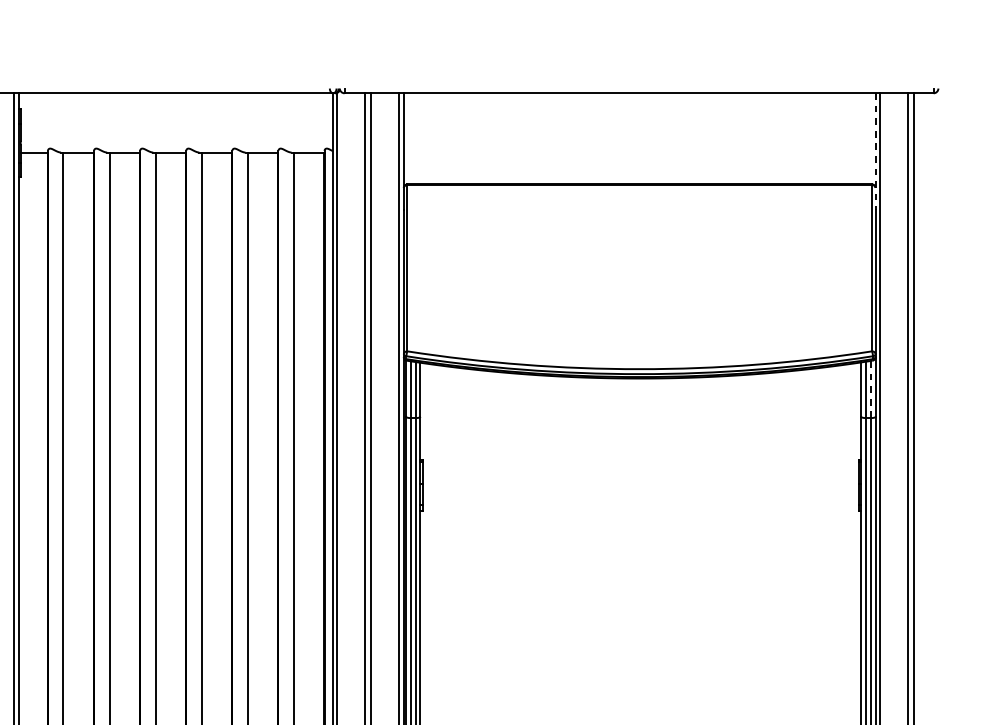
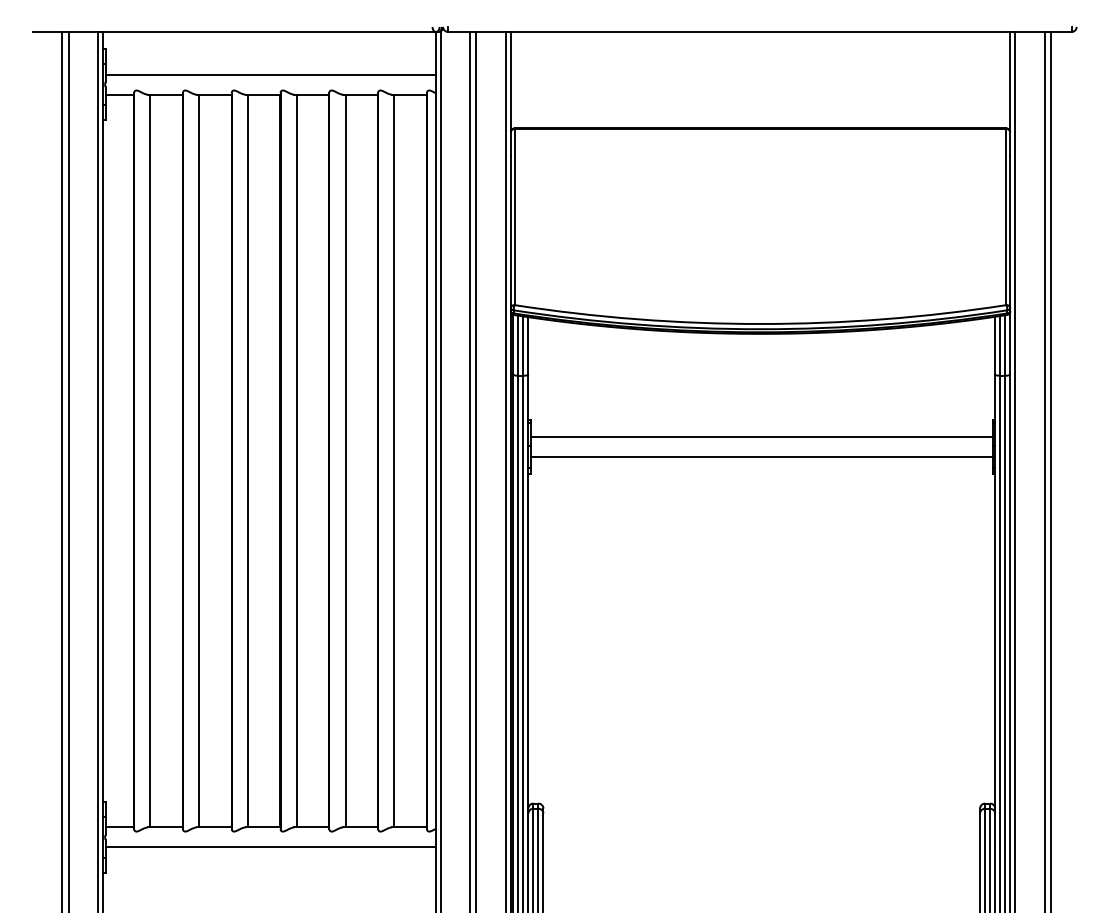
line: (176, 133) -> (270, 74), added
line: (875, 151) -> (1010, 93), dashed -> solid
line: (871, 389) -> (1005, 345), dashed -> solid
line: (640, 476) -> (761, 437), added
line: (640, 495) -> (761, 457), added

